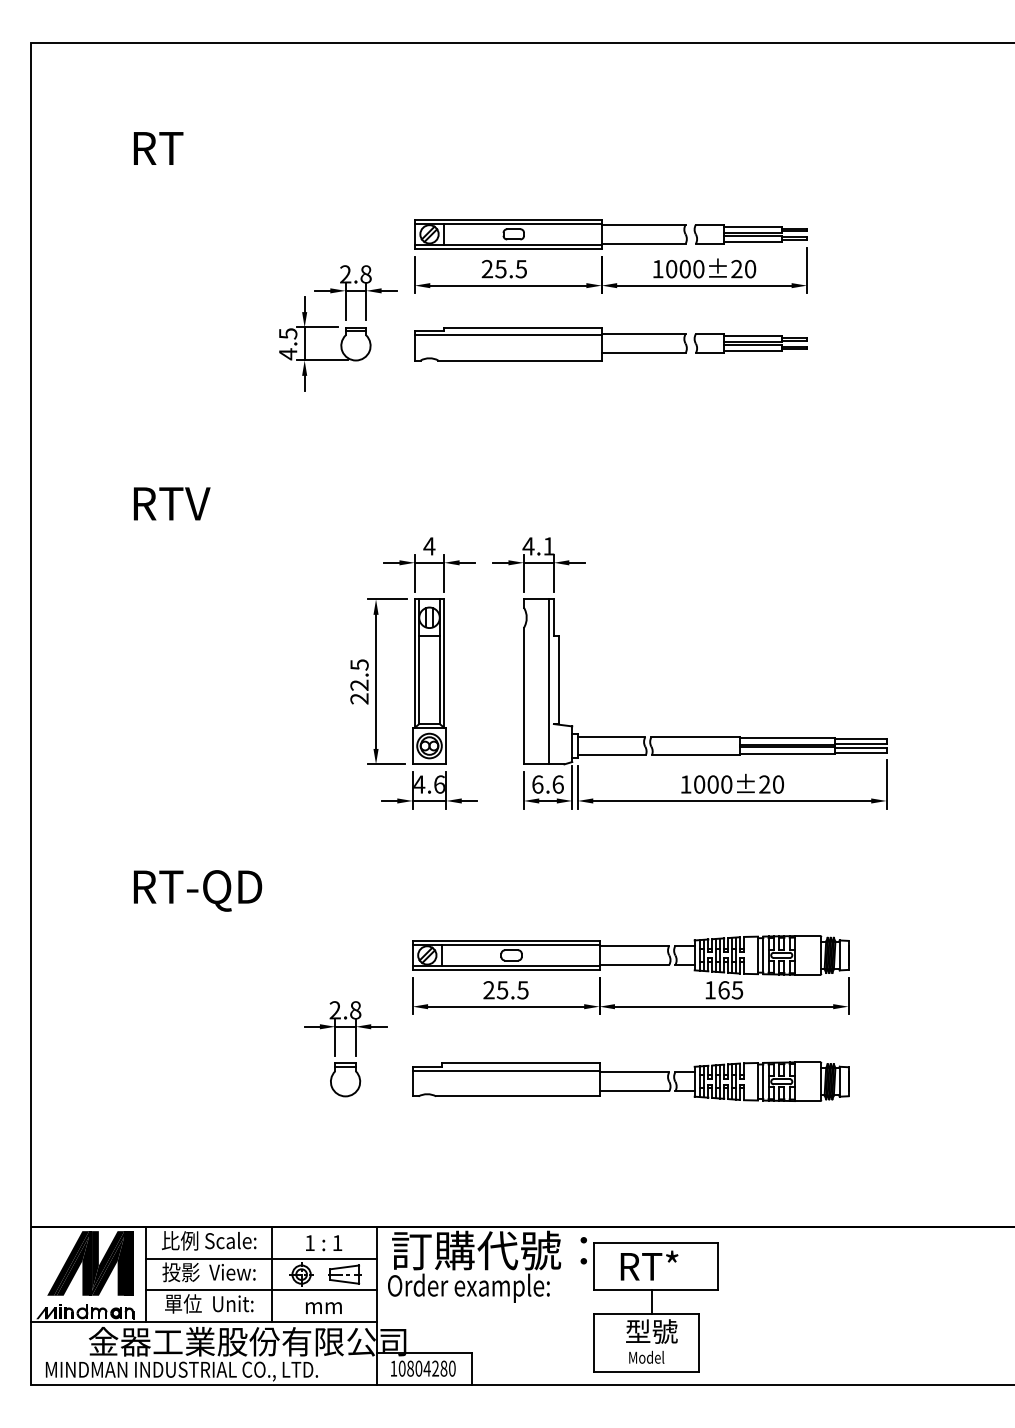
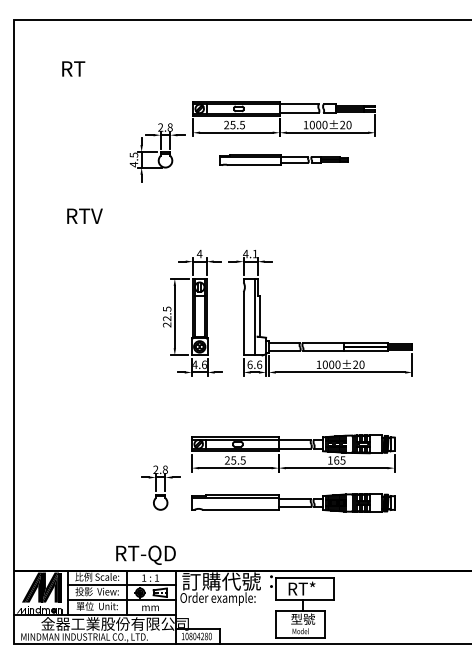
part: (609, 343) -> (283, 159), size x0.7
text: (171, 502) -> (84, 215), moved
text: (196, 889) -> (145, 554), moved

